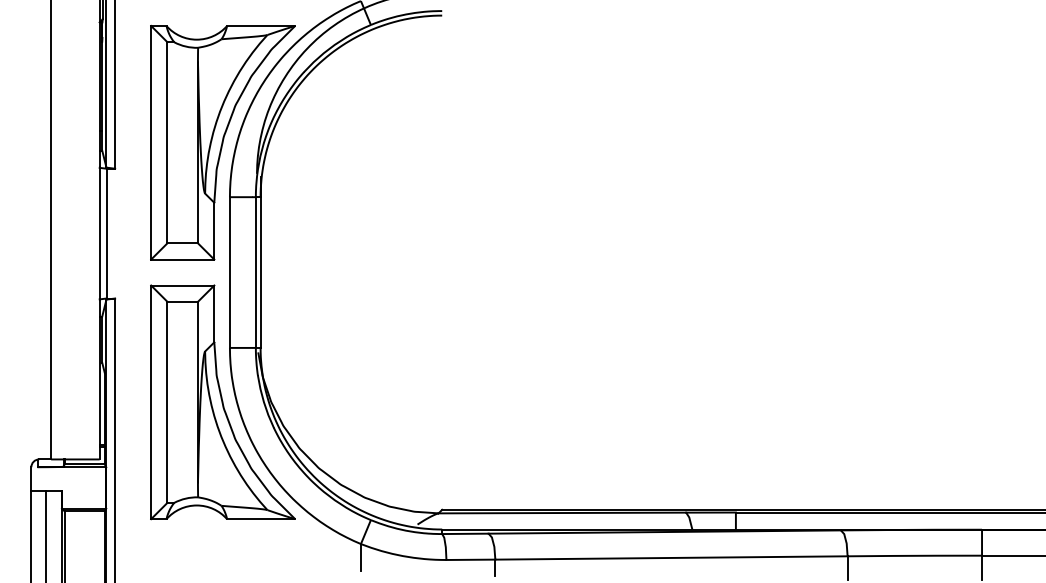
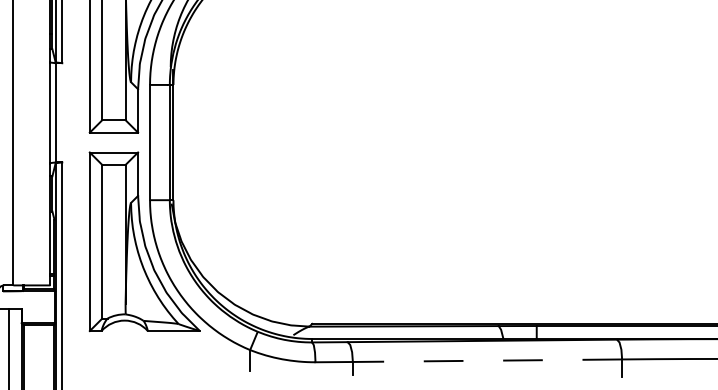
line: (671, 557) -> (487, 360), solid -> dashed

